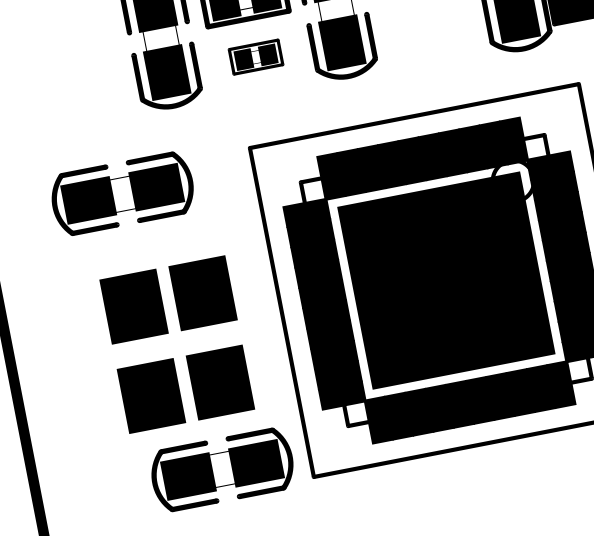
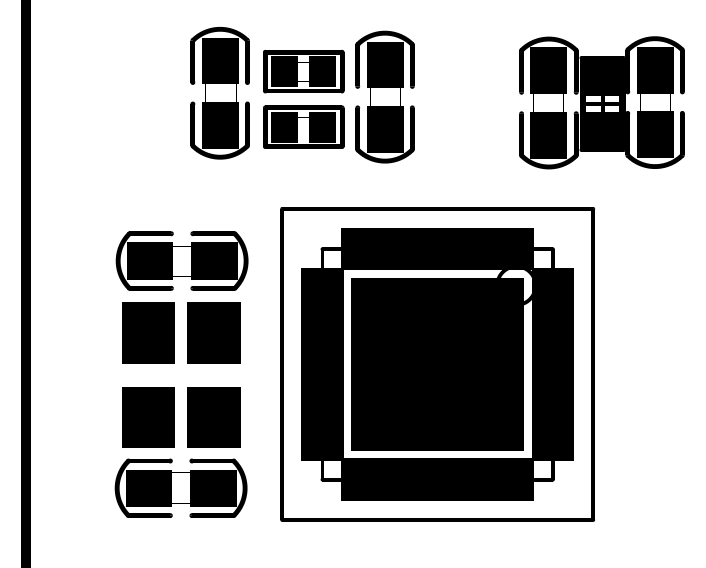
part: (255, 56) -> (303, 126), size x1.67
part: (121, 193) -> (181, 260), moved
part: (221, 469) -> (180, 487), moved

